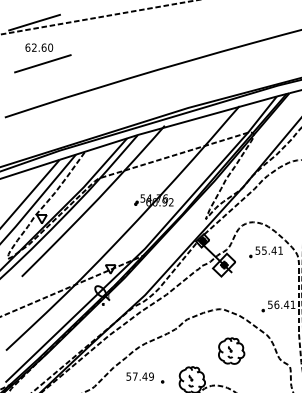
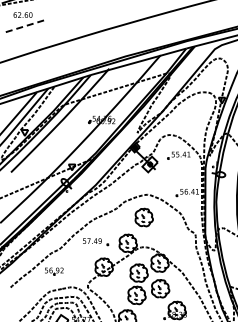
line: (42, 64) -> (25, 26), solid -> dashed
part: (230, 350) -> (143, 217), moved

